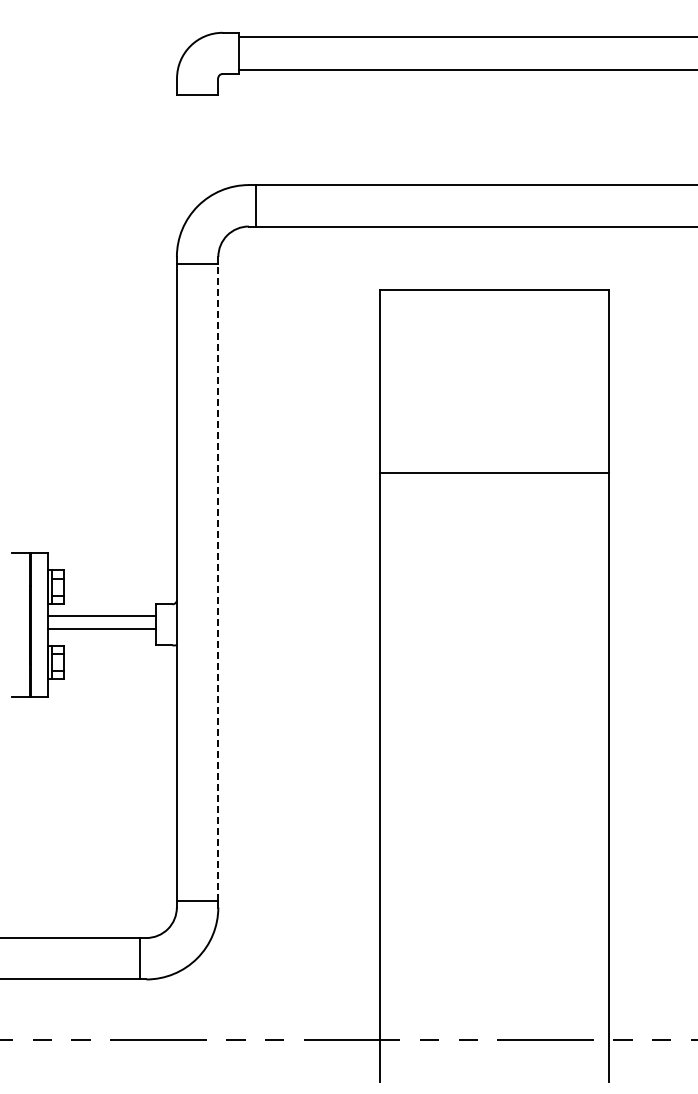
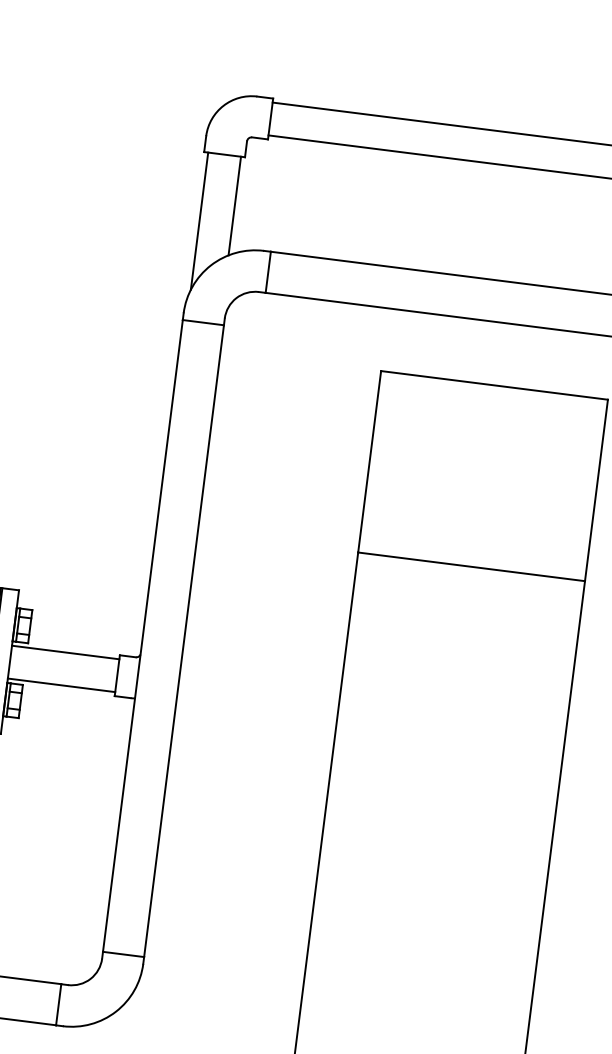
line: (214, 143) -> (235, 205), added
line: (181, 163) -> (199, 221), added
line: (218, 581) -> (184, 640), dashed -> solid
line: (102, 616) -> (61, 685), moved
line: (102, 629) -> (65, 652), moved

